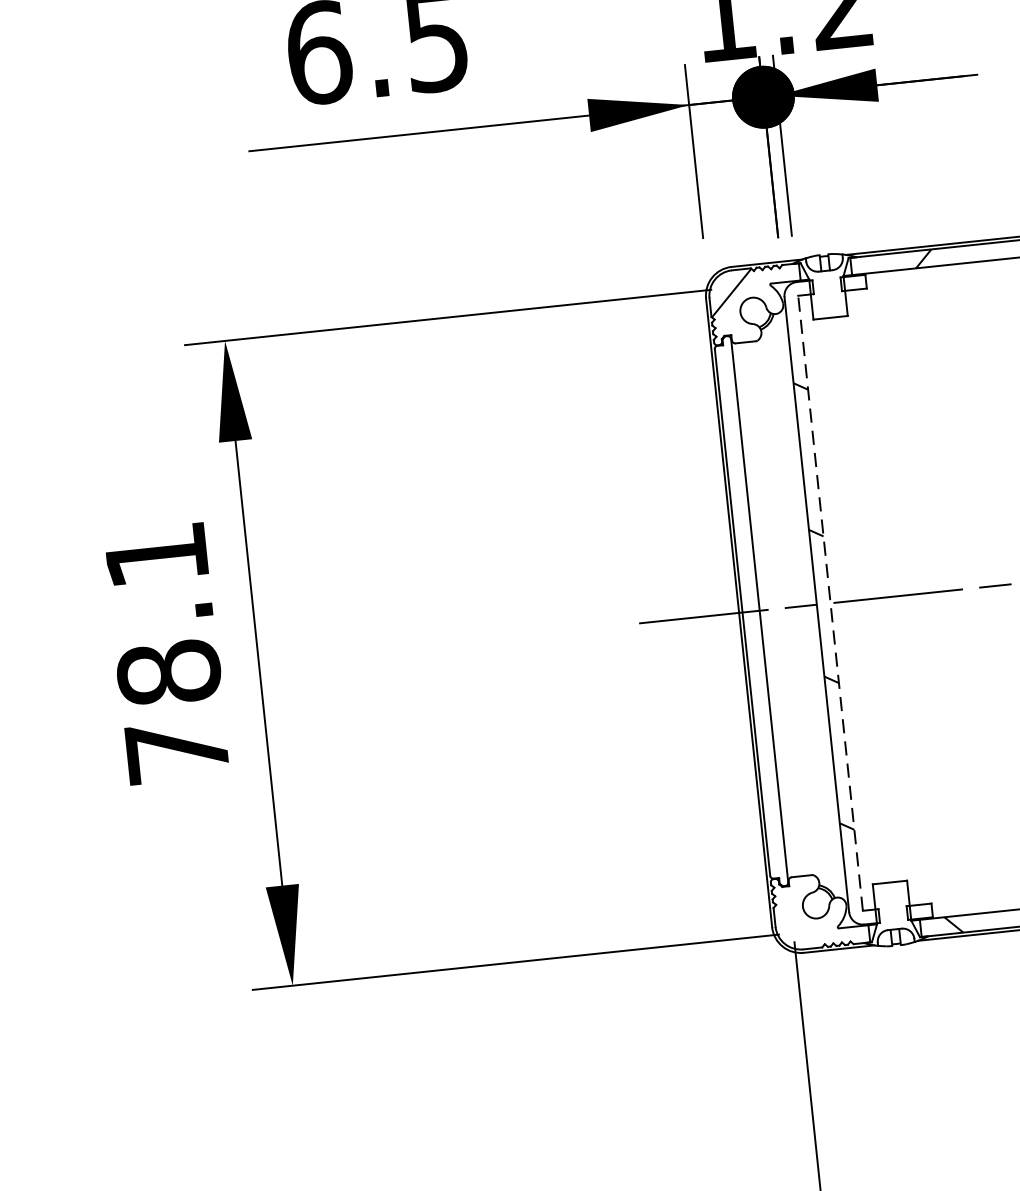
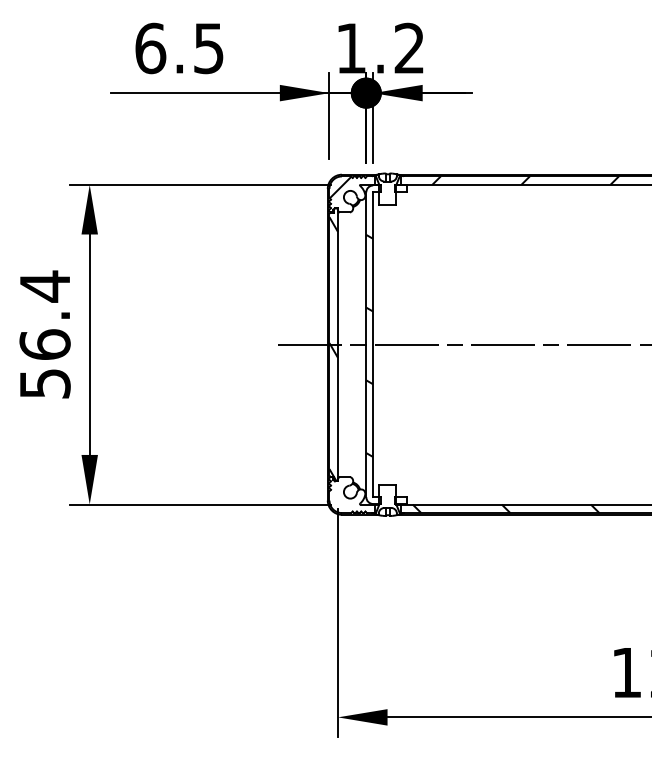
line: (831, 602) -> (373, 344), dashed -> solid
hatch: (751, 621) -> (333, 349), added
text: (165, 652) -> (44, 334), 78.1 -> 56.4

